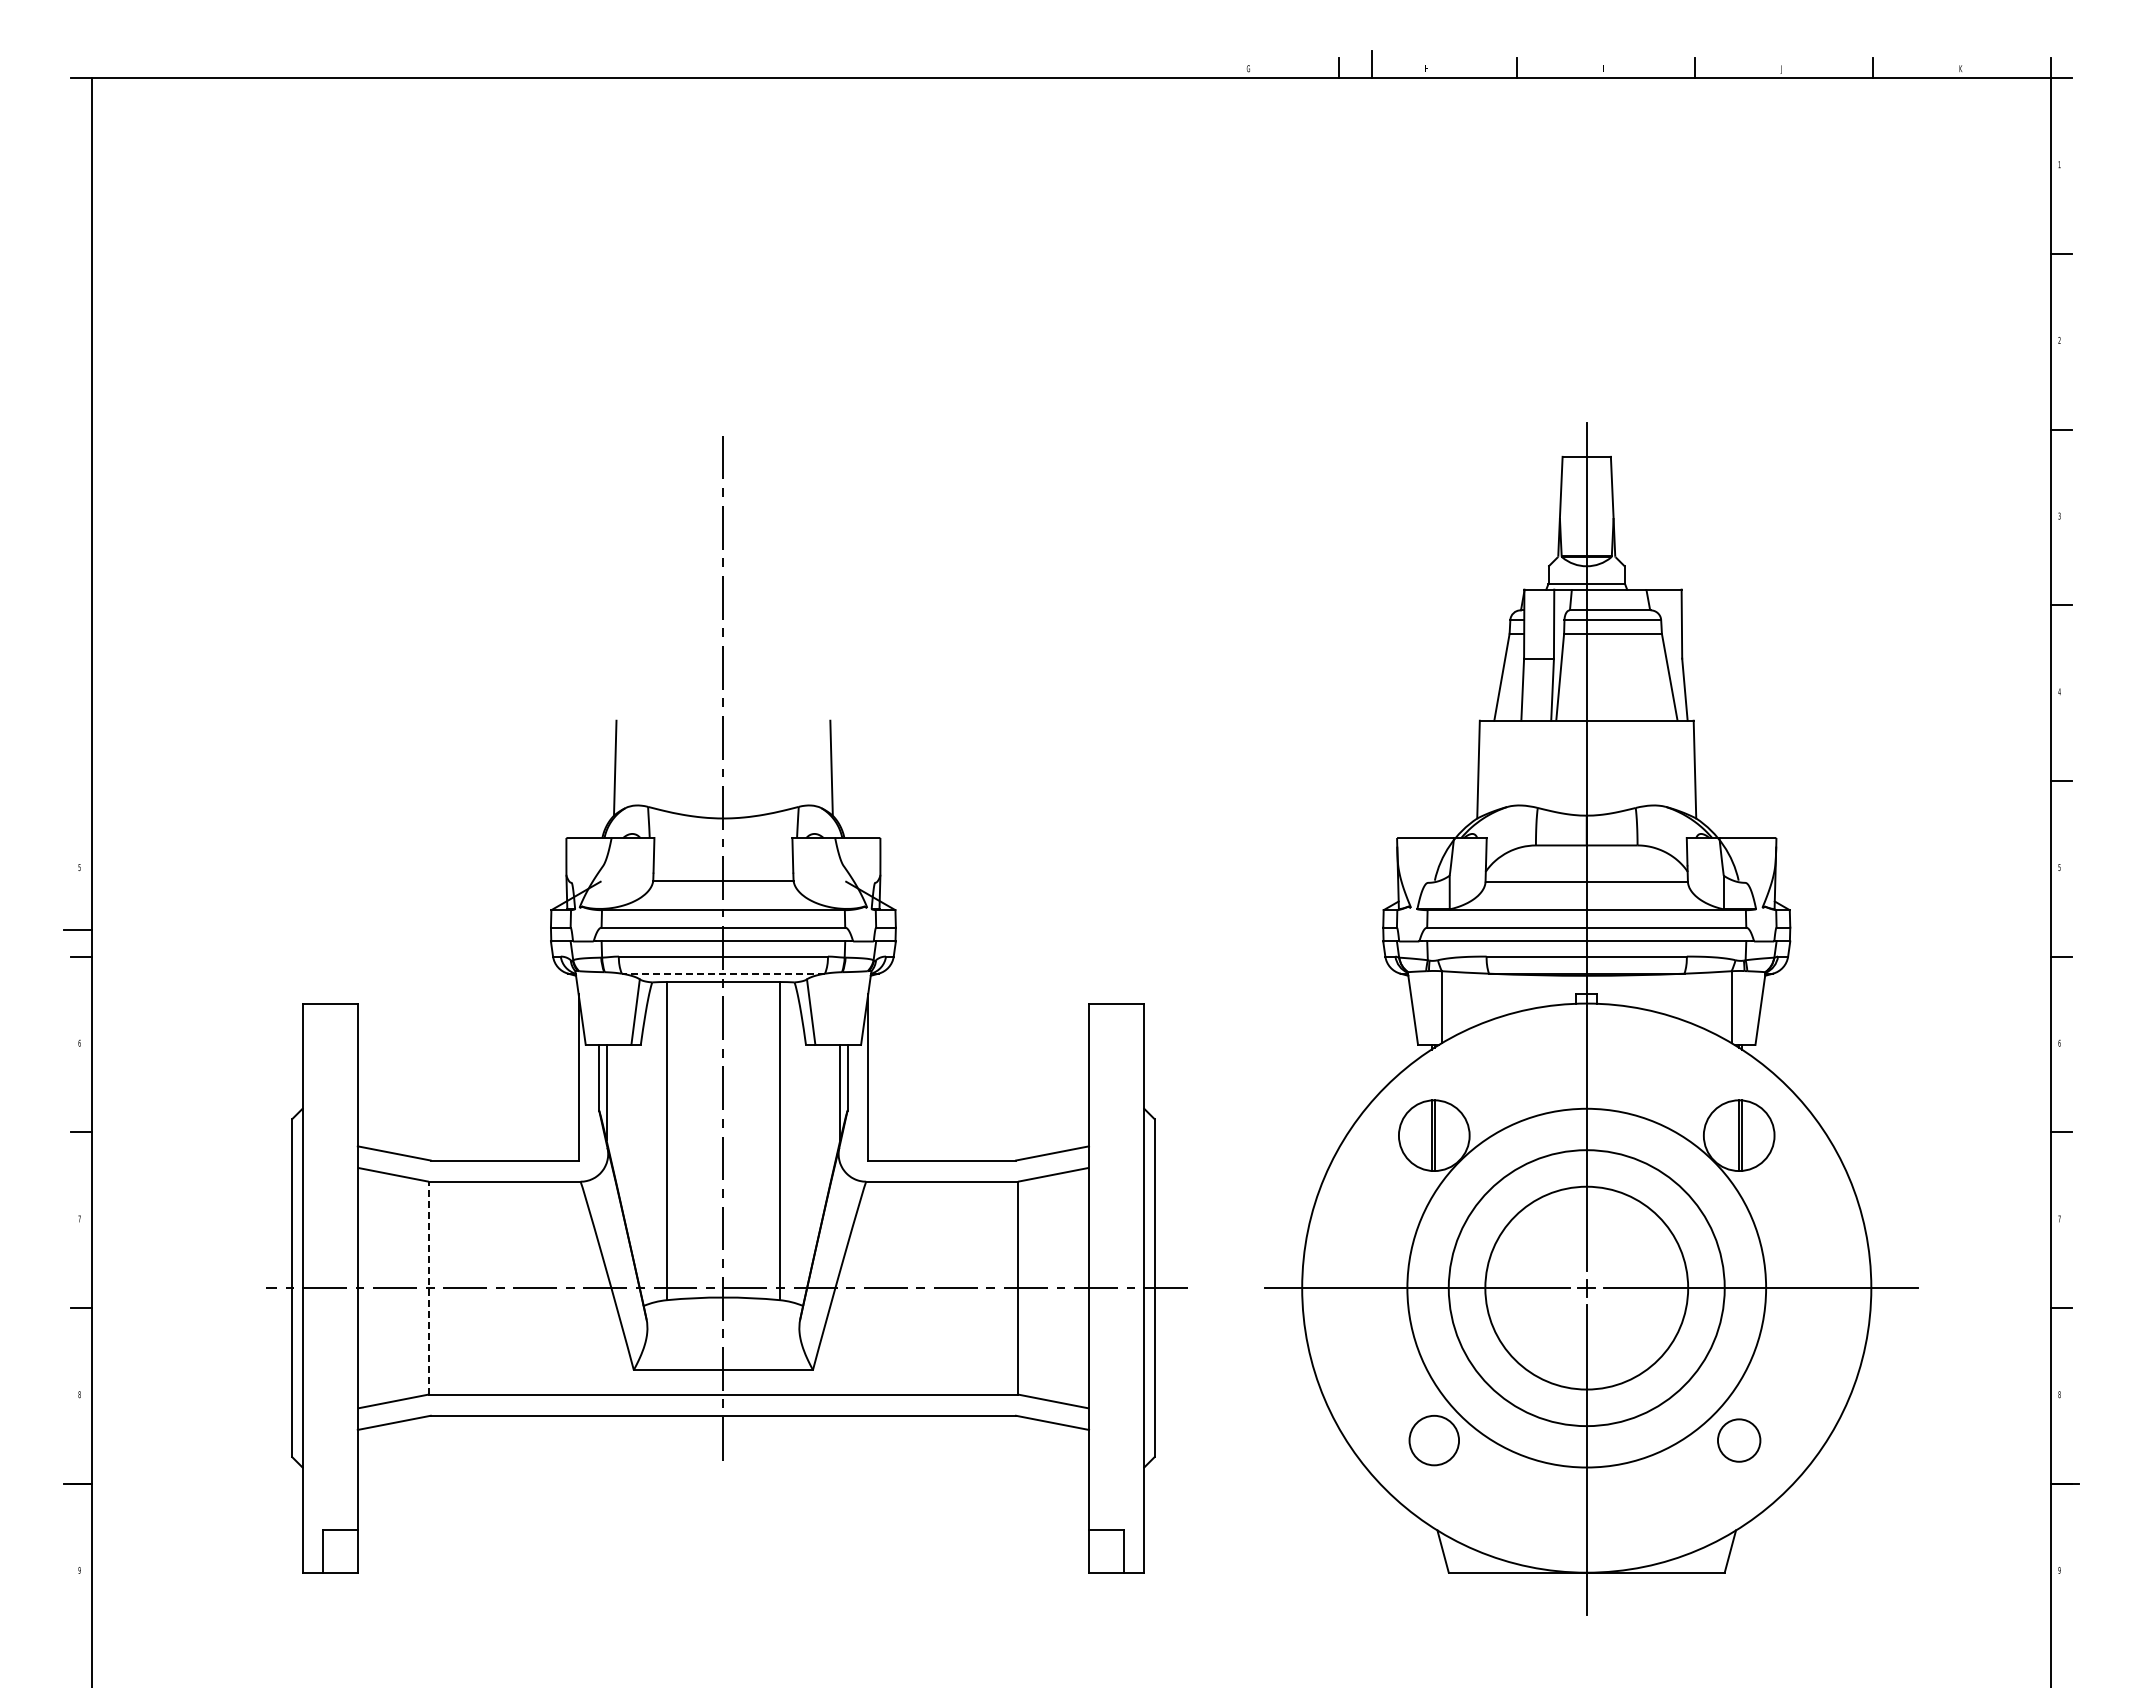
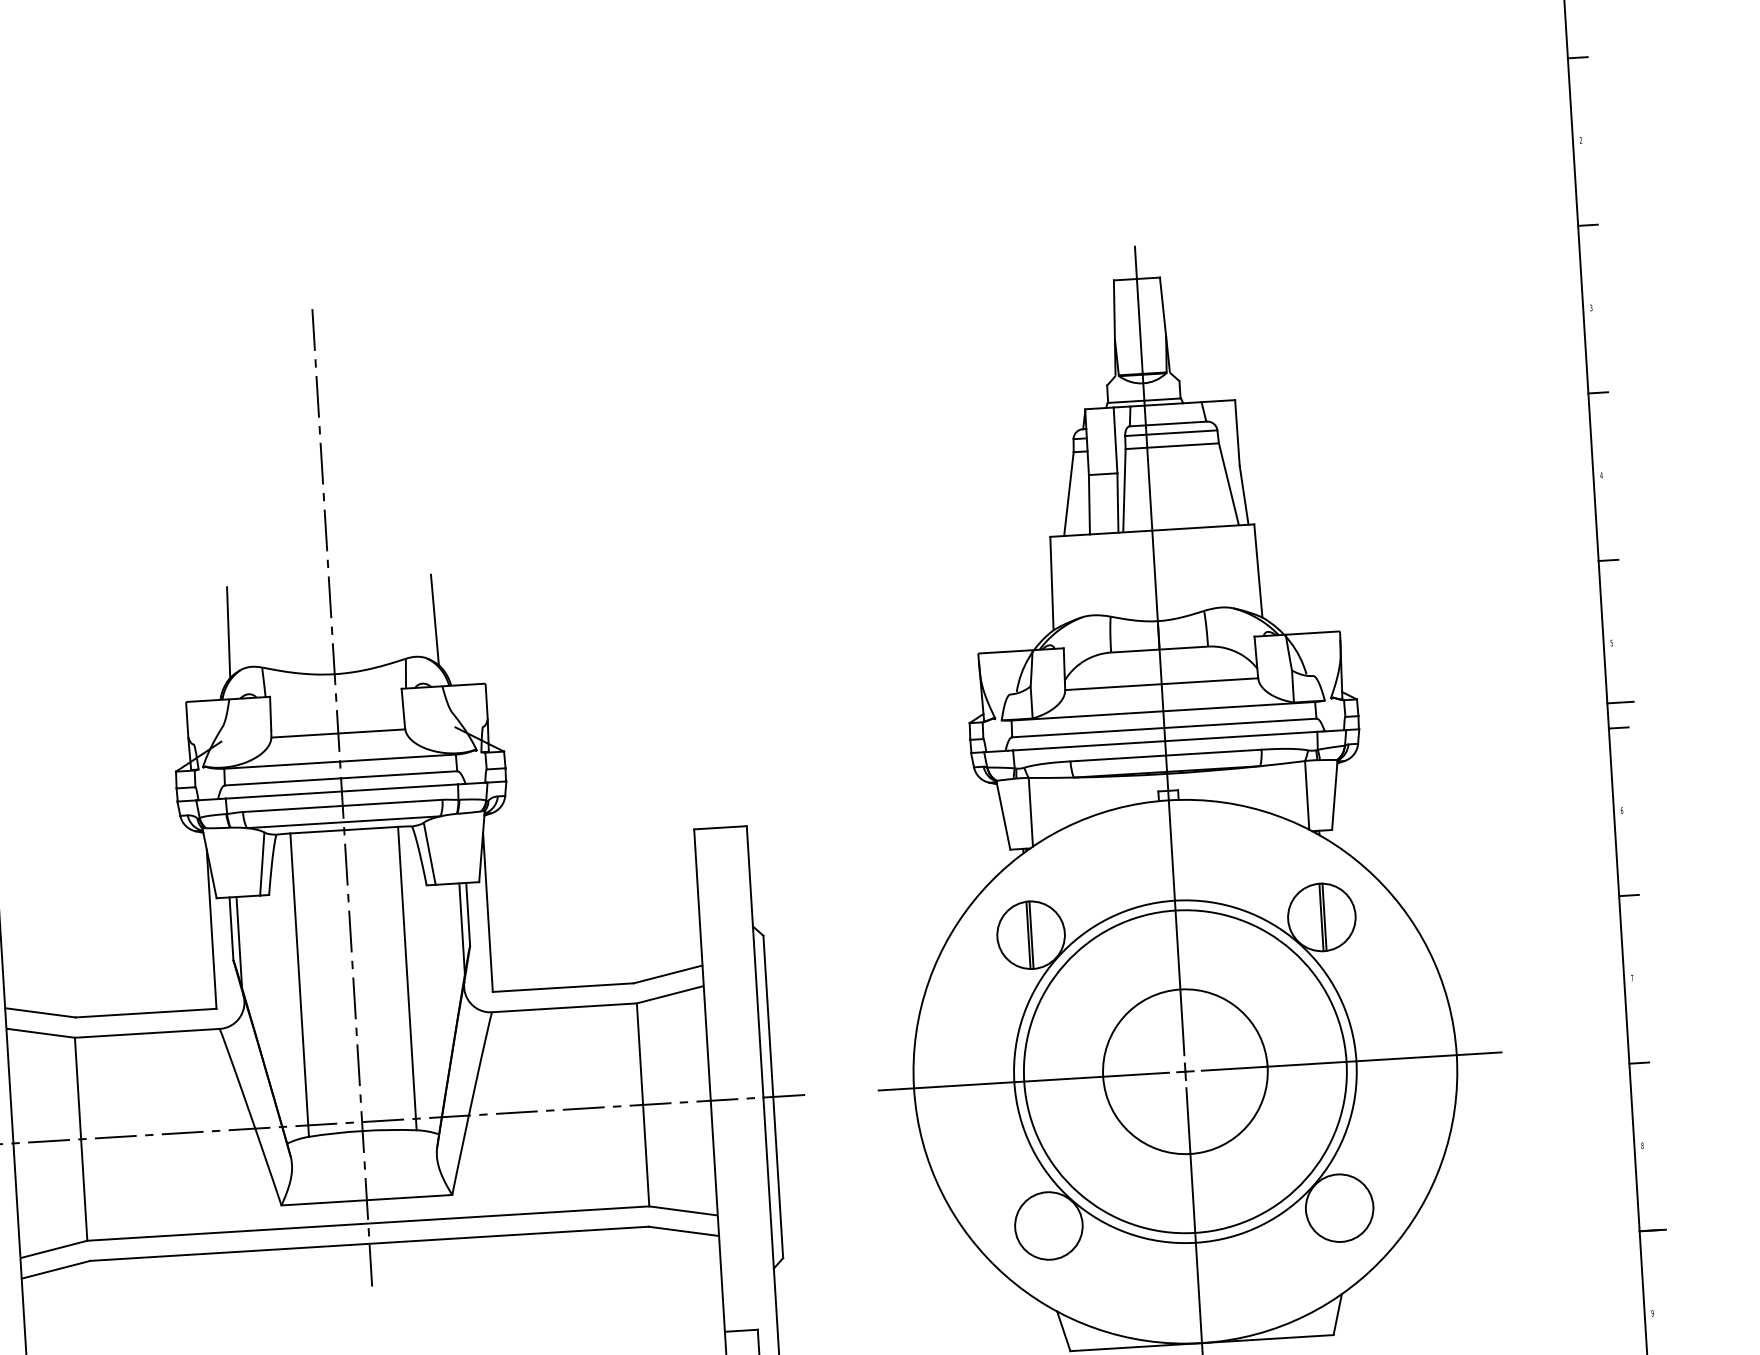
line: (2064, 930) -> (1620, 702), added
line: (723, 973) -> (343, 822), dashed -> solid
line: (428, 1287) -> (80, 1138), dashed -> solid
circle: (1586, 1287) -> (1185, 1071), size x0.62
circle: (1586, 1288) -> (1185, 1072), size x1.67
circle: (1433, 1440) -> (1048, 1225), size x1.43
circle: (1738, 1440) -> (1338, 1208), size x1.67

